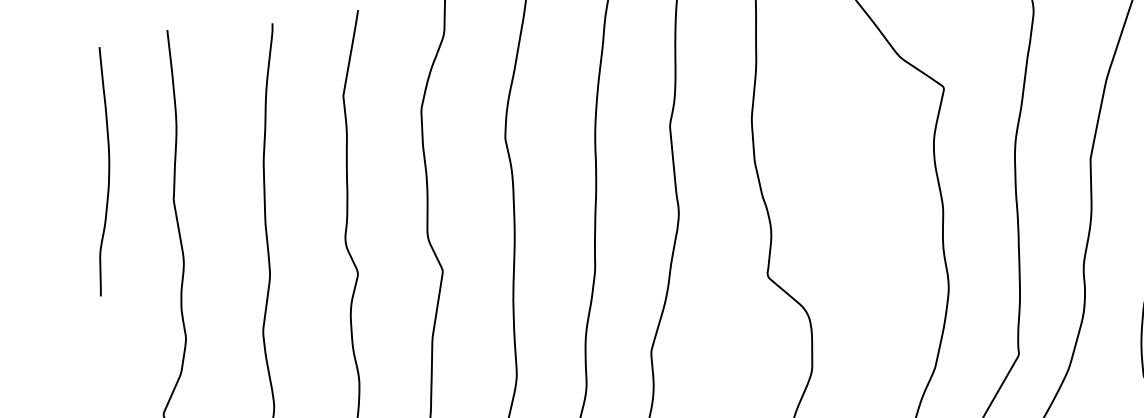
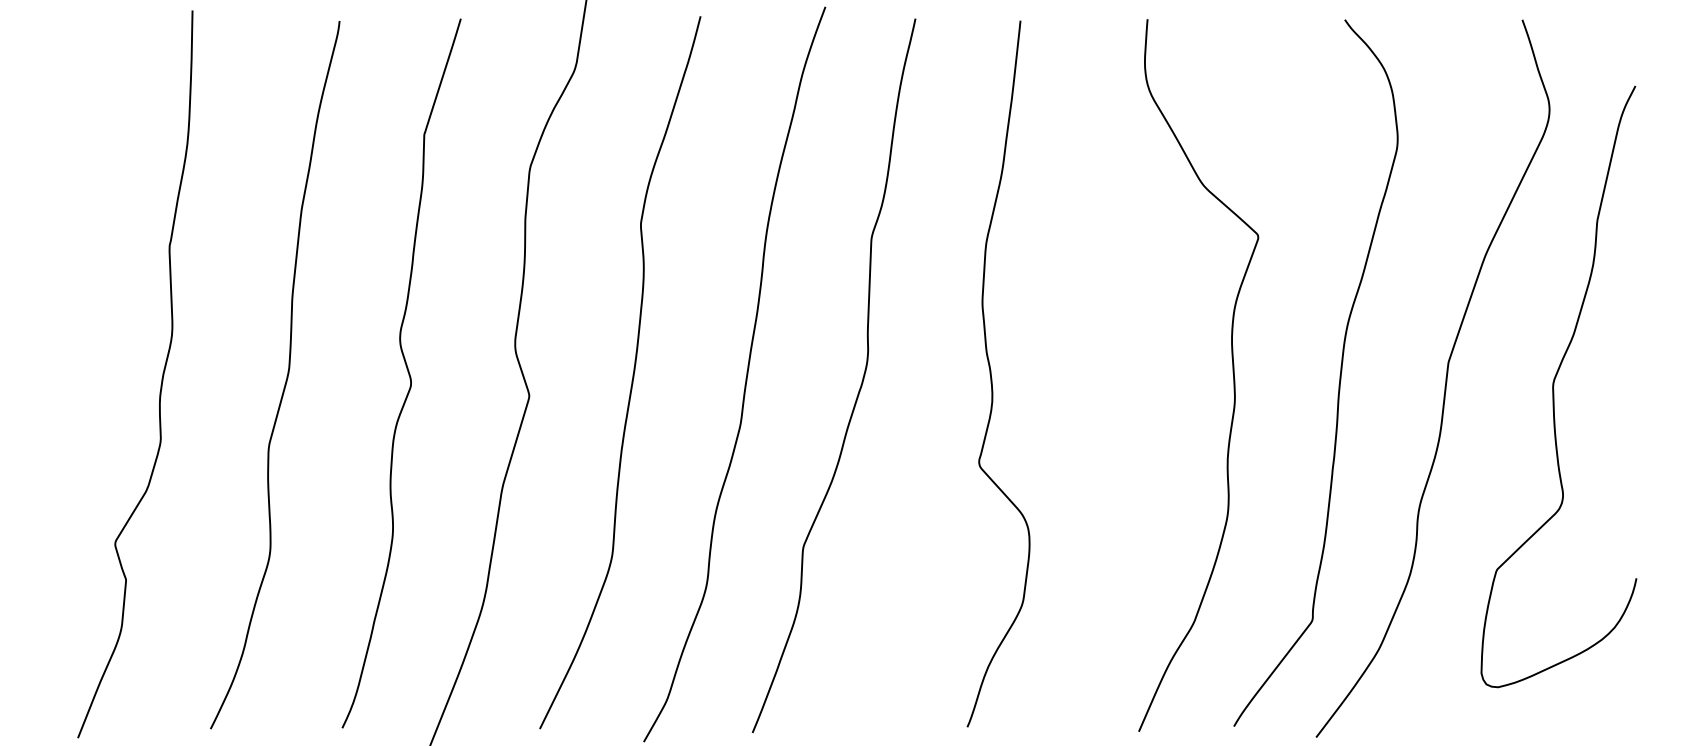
curve: (108, 170) -> (84, 194), removed

